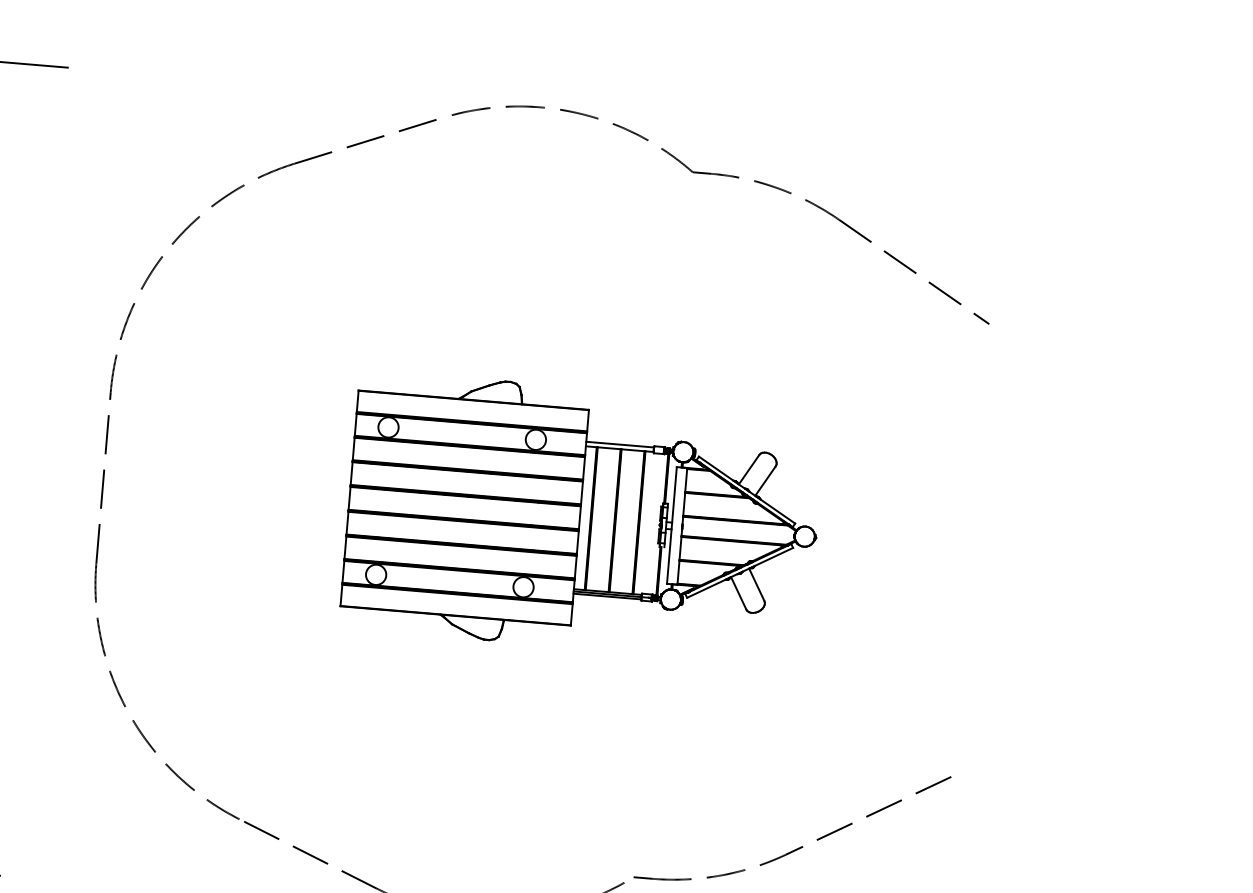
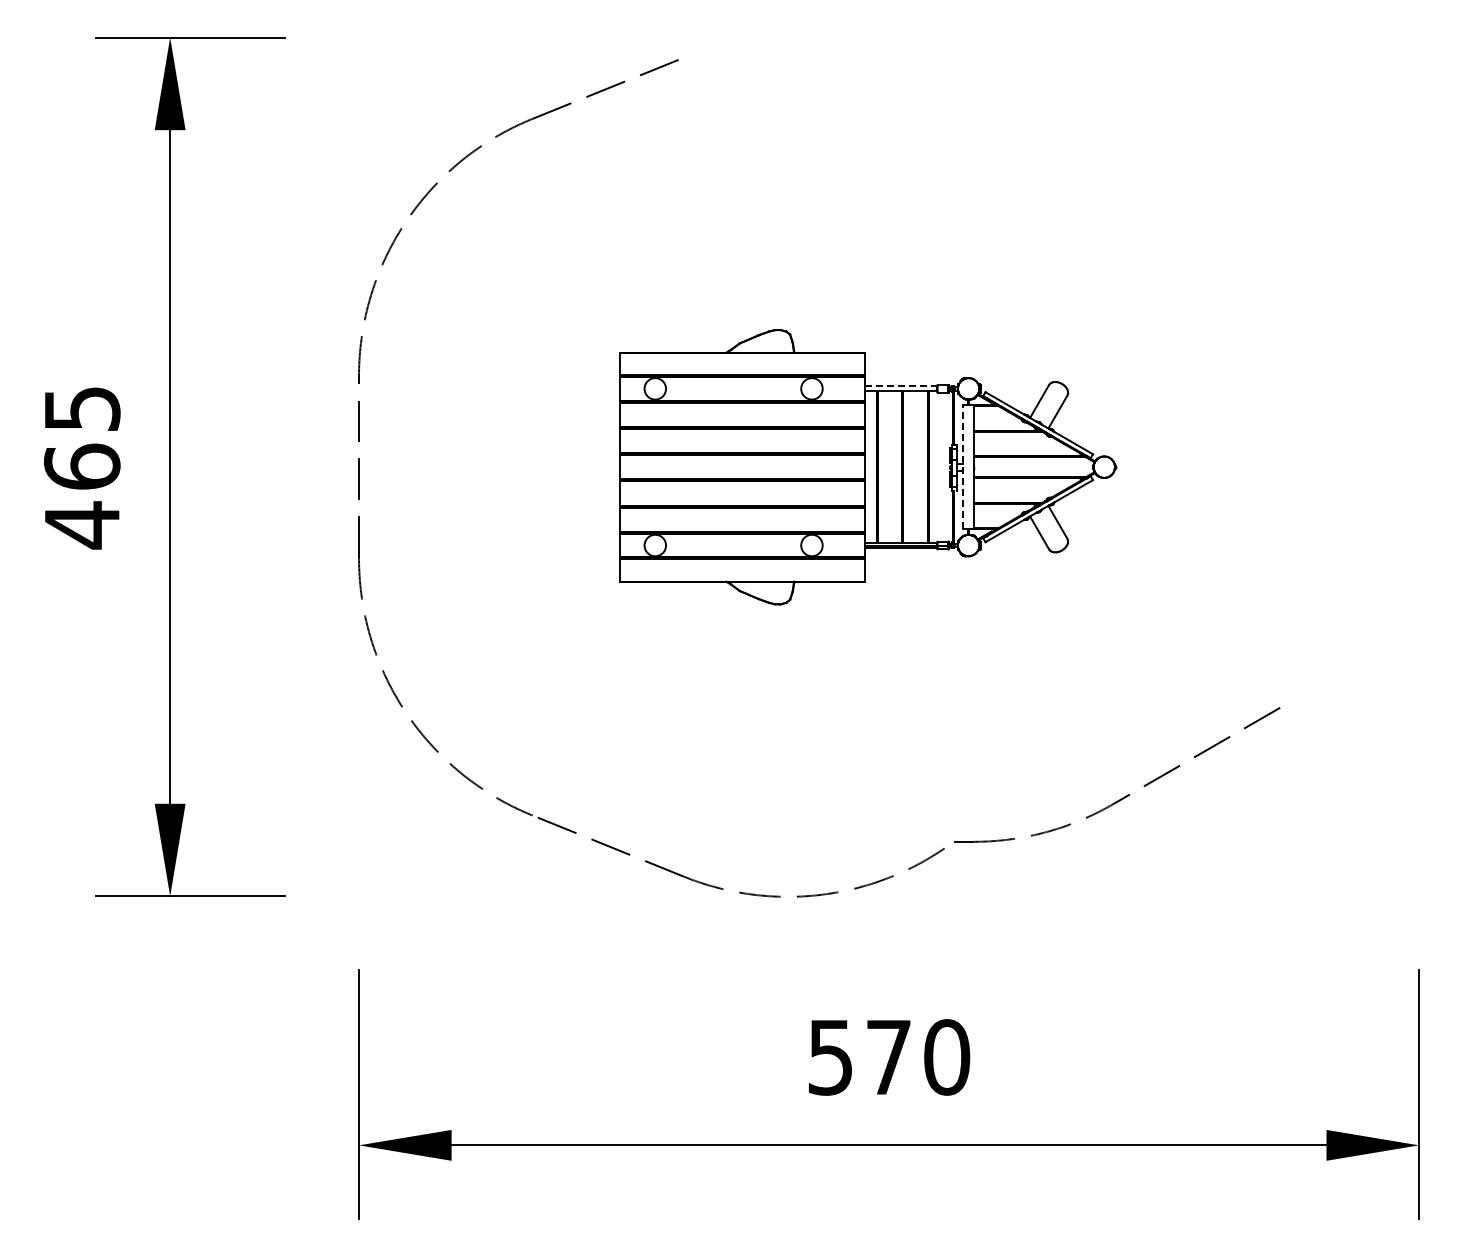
part: (728, 177) -> (991, 94), removed
line: (620, 444) -> (901, 386), solid -> dashed
line: (672, 524) -> (963, 466), solid -> dashed

